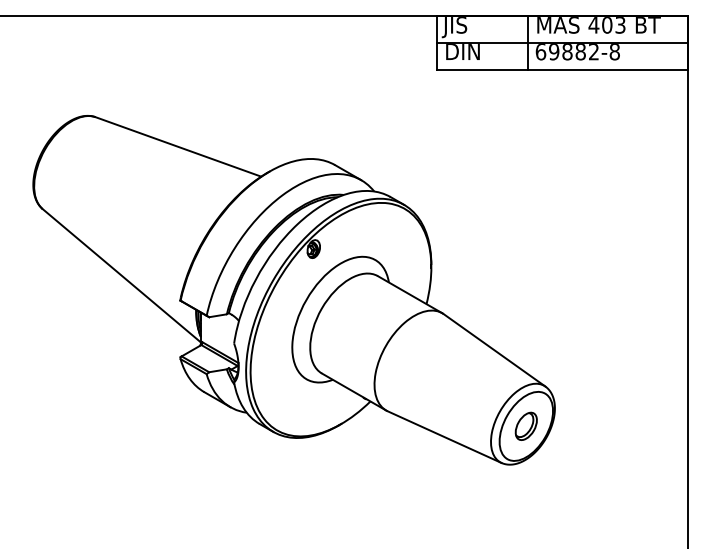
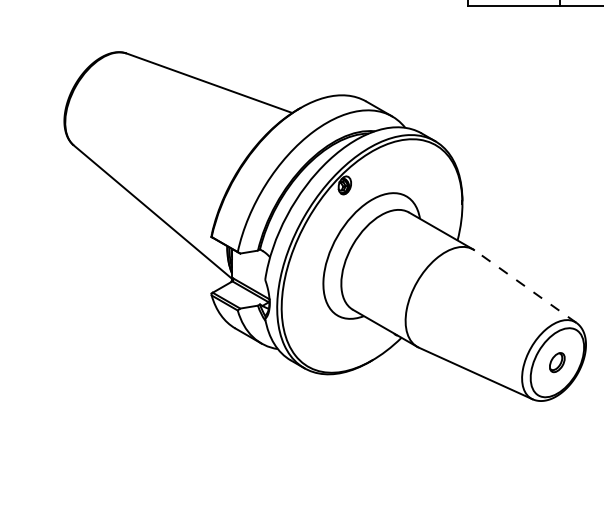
line: (494, 350) -> (525, 286), solid -> dashed
part: (525, 425) -> (556, 361), size x0.7

